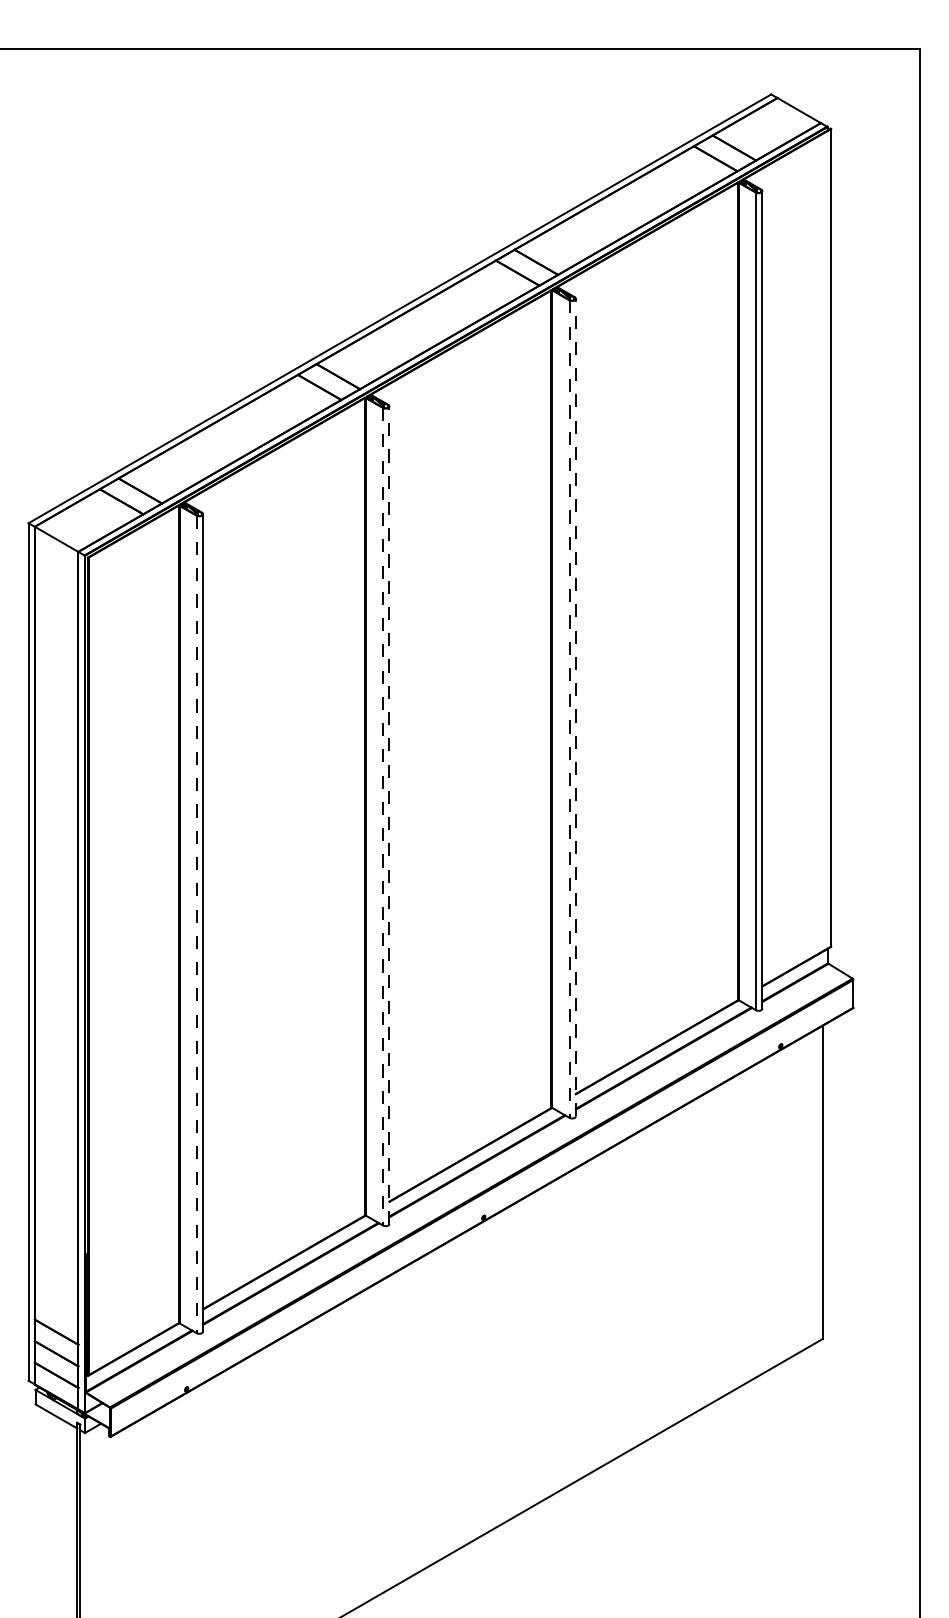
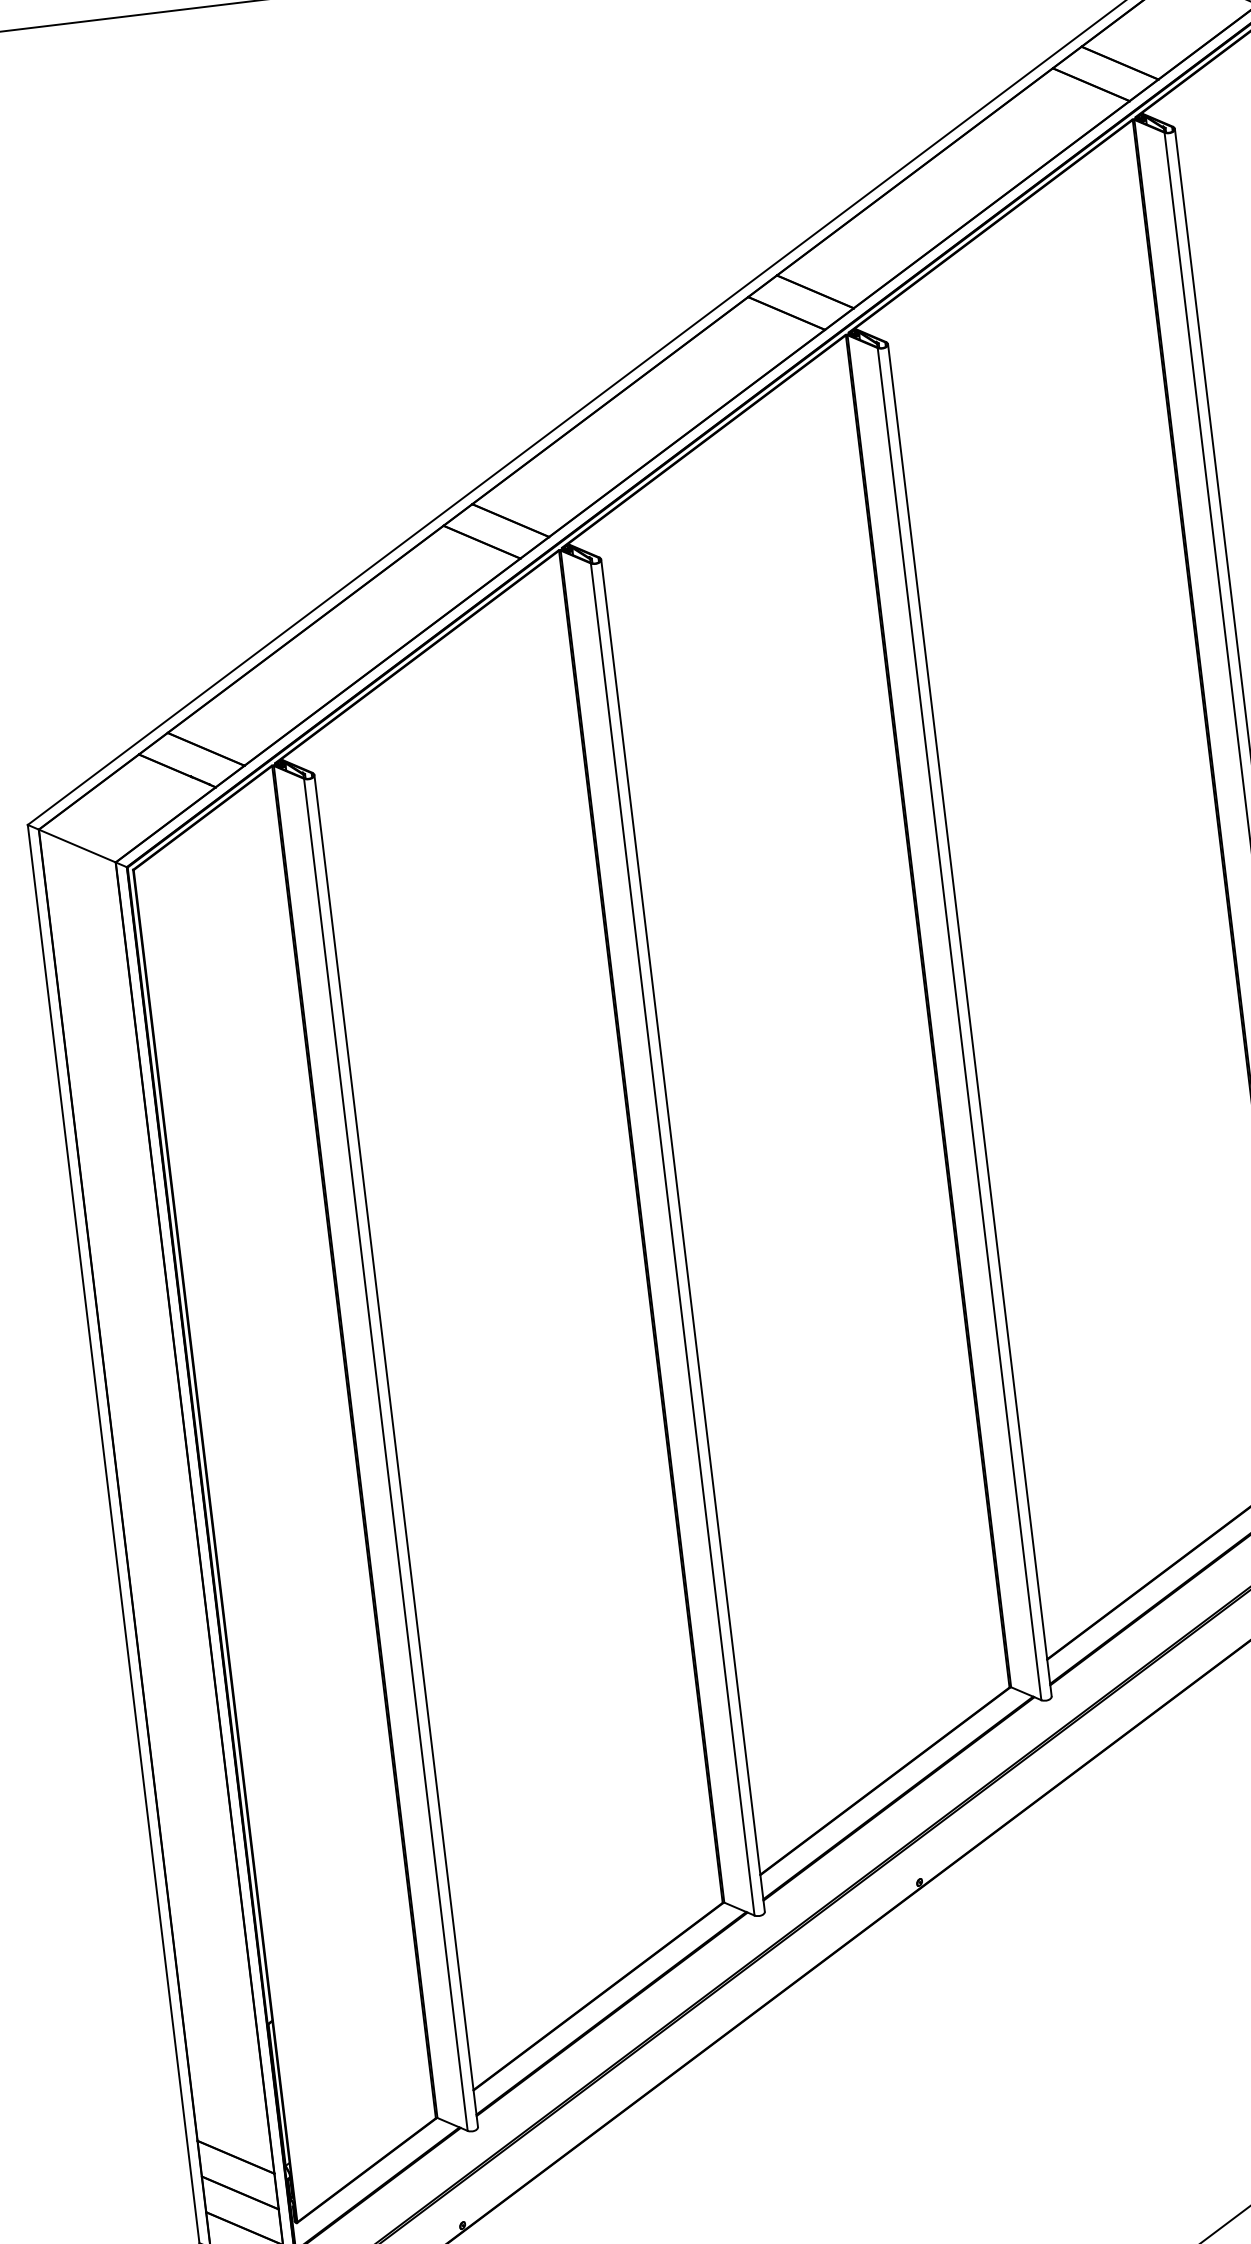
line: (575, 707) -> (969, 1020), dashed -> solid
line: (569, 709) -> (959, 1024), dashed -> solid
line: (389, 815) -> (683, 1236), dashed -> solid
line: (383, 816) -> (673, 1238), dashed -> solid
line: (196, 924) -> (385, 1454), dashed -> solid

